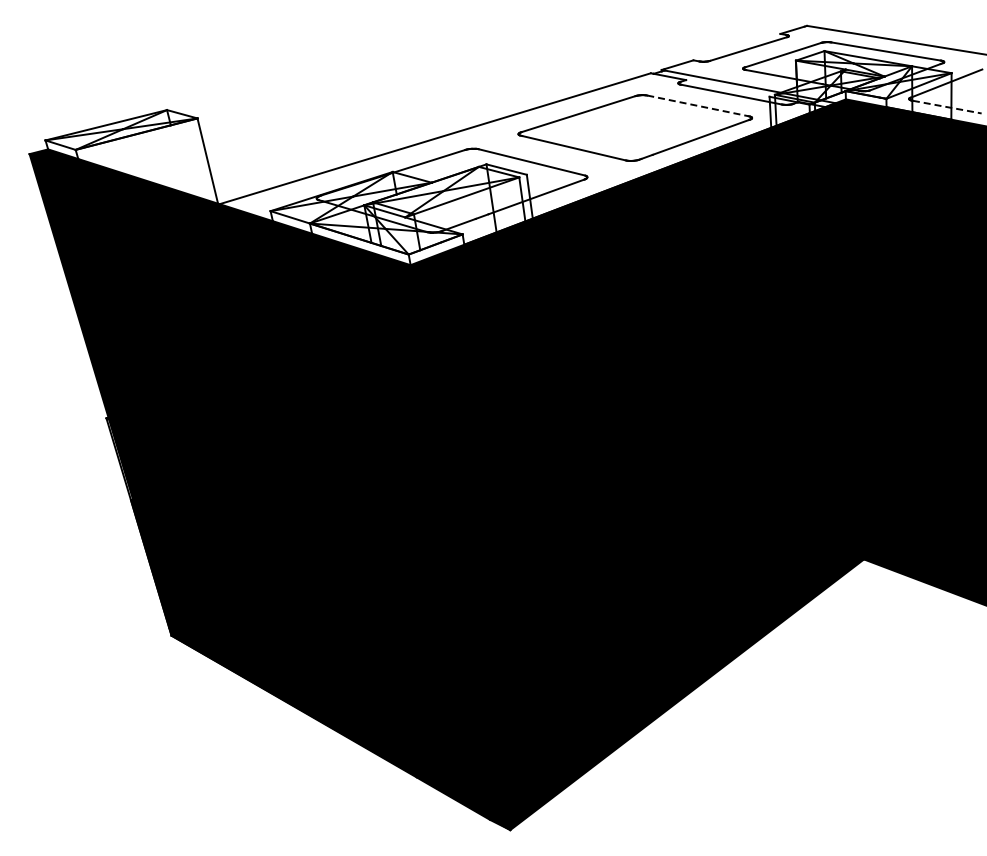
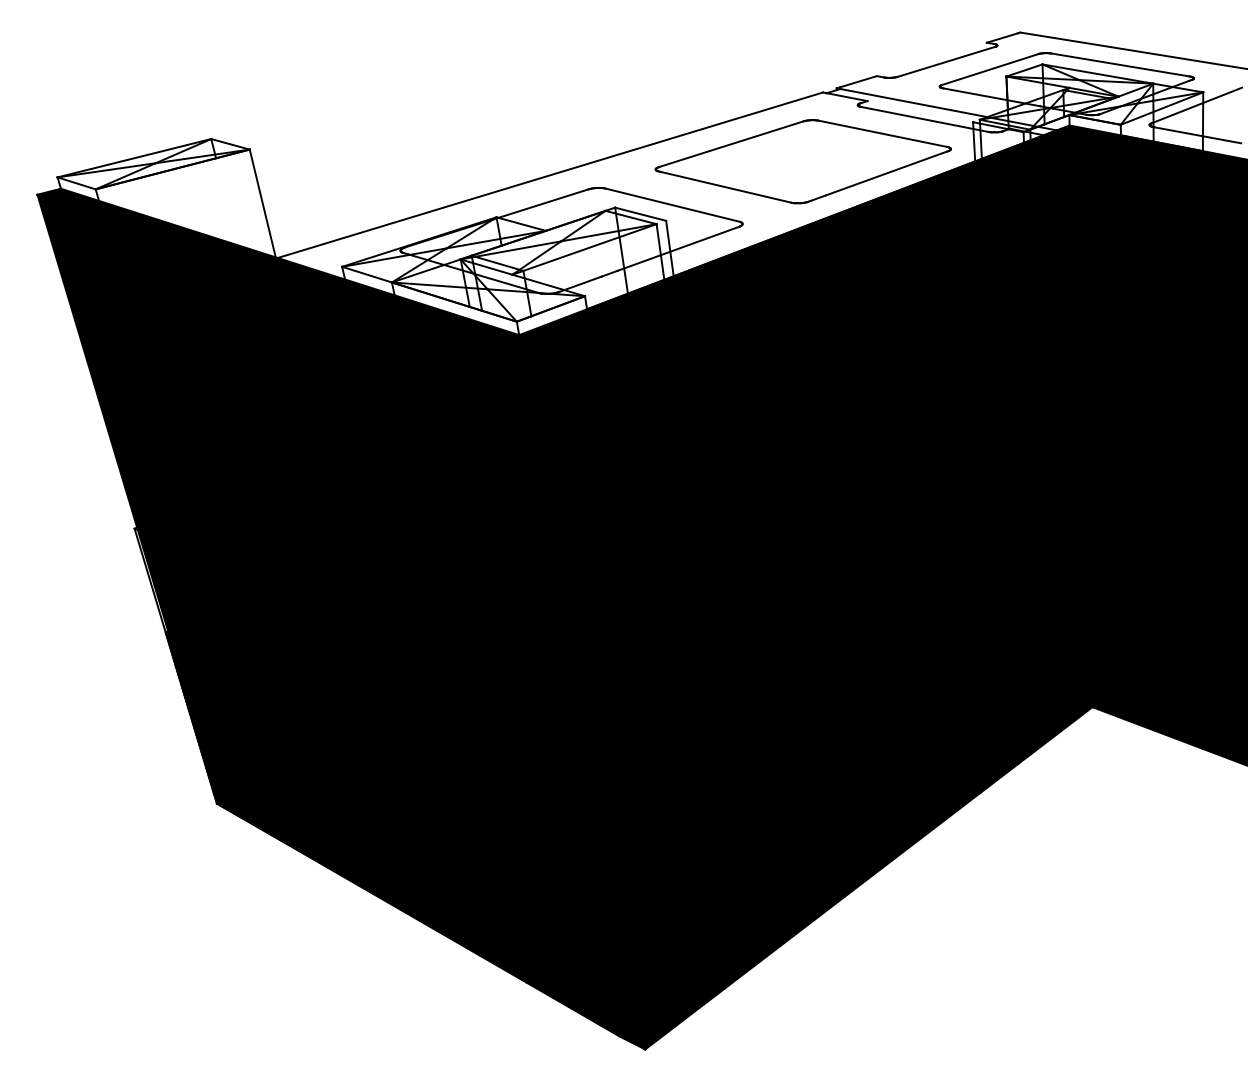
line: (698, 105) -> (883, 133), dashed -> solid
line: (947, 107) -> (1198, 135), dashed -> solid

